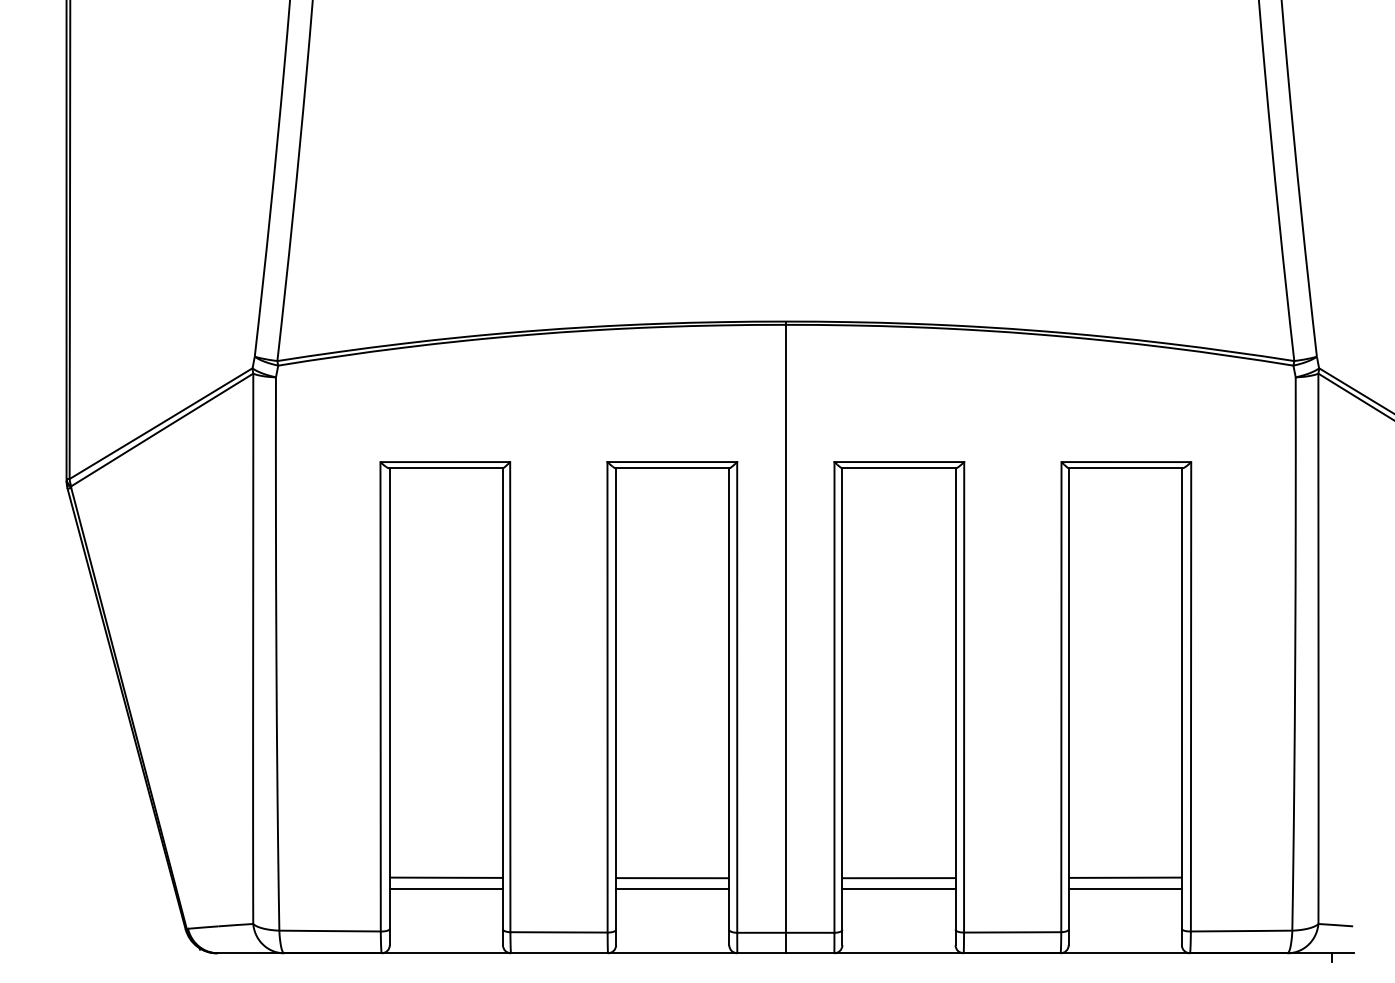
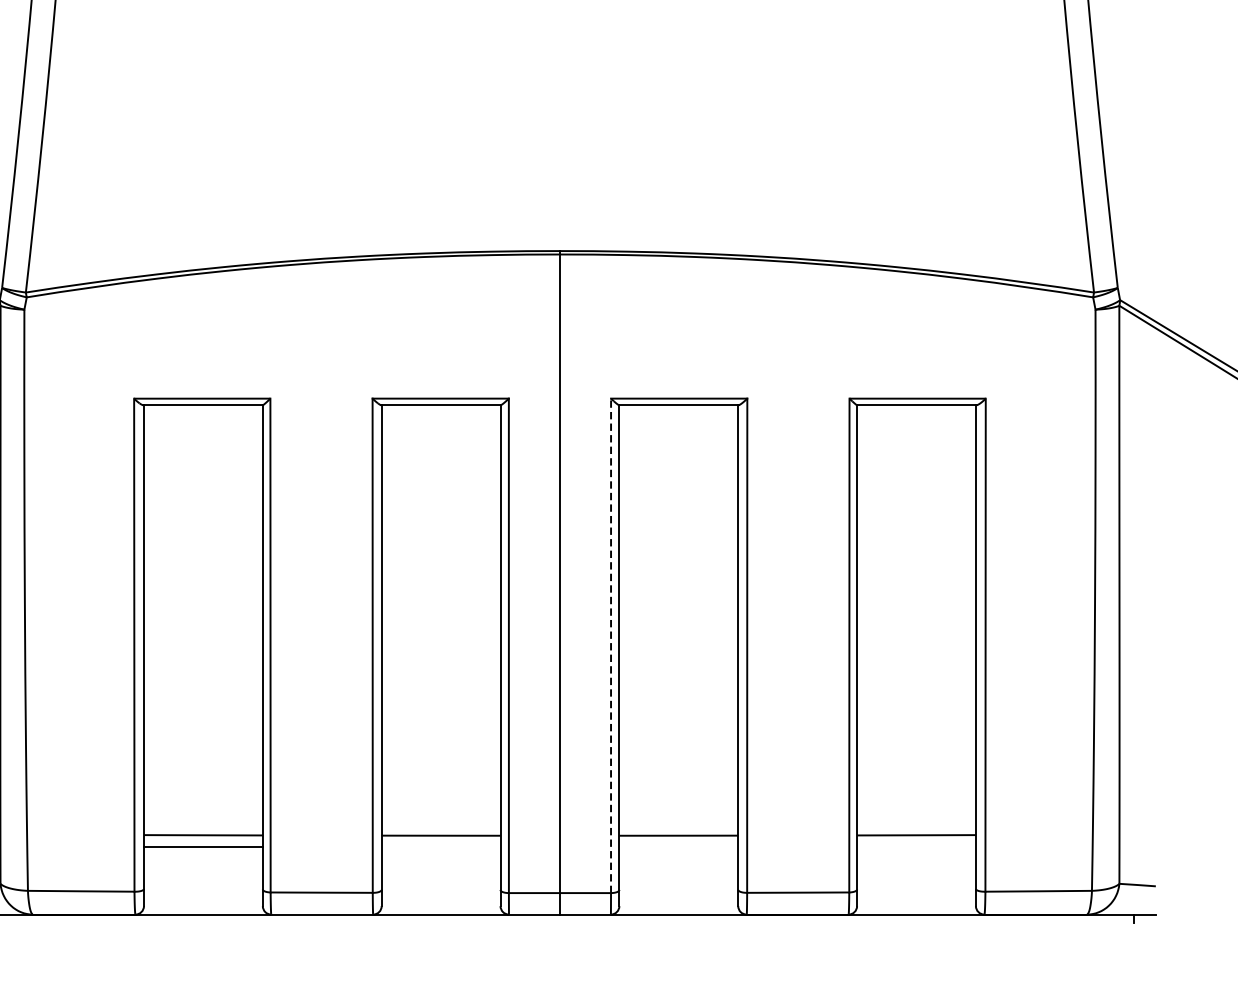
line: (834, 696) -> (611, 644), solid -> dashed
line: (672, 888) -> (440, 846), removed
line: (898, 888) -> (678, 846), removed
line: (1124, 888) -> (915, 846), removed

